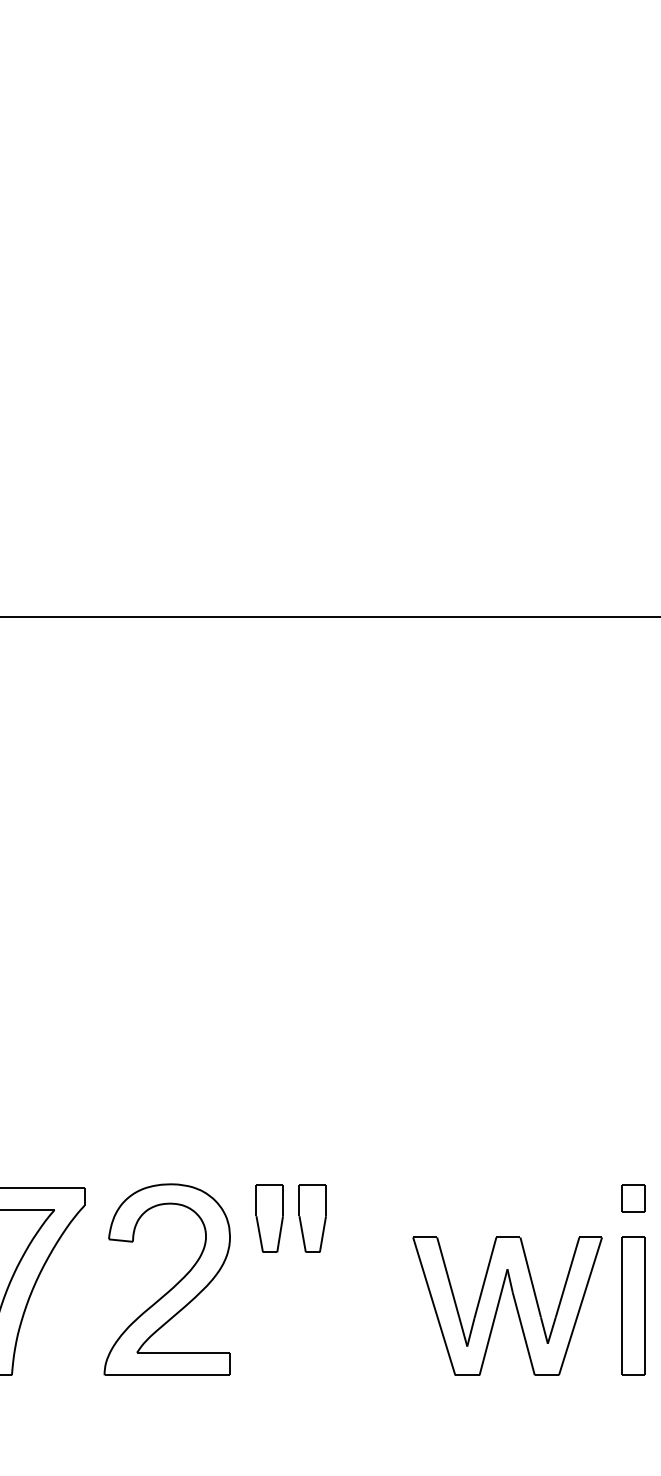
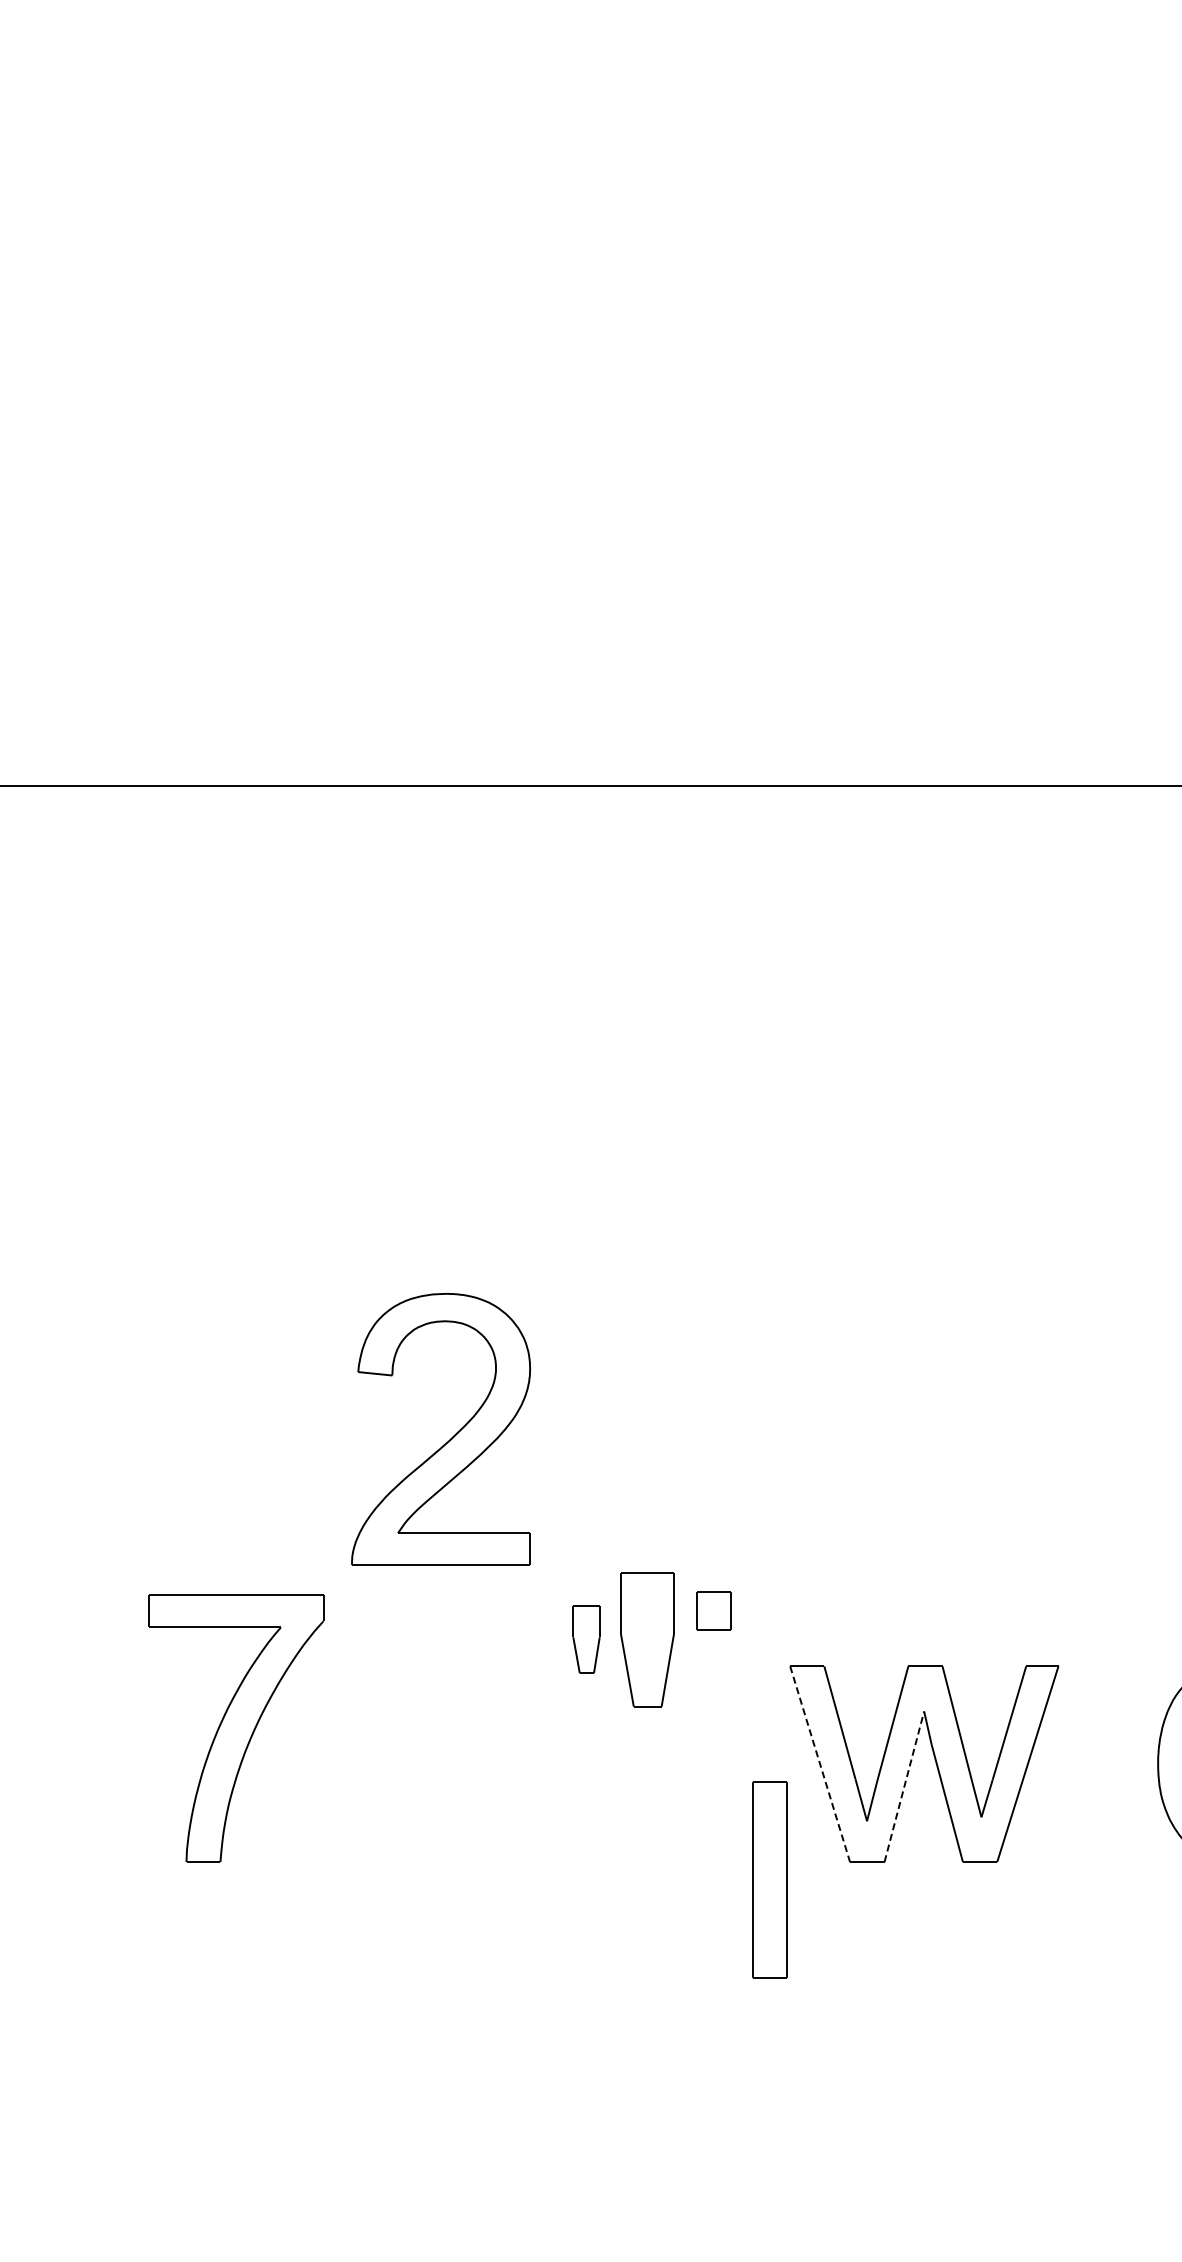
part: (633, 1198) -> (713, 1610), moved
part: (269, 1218) -> (586, 1639), size x0.7
part: (312, 1218) -> (647, 1639), size x1.4
part: (173, 1286) -> (450, 1438), moved
part: (633, 1305) -> (769, 1879), moved
line: (434, 1306) -> (820, 1764), solid -> dashed
line: (493, 1322) -> (904, 1786), solid -> dashed

